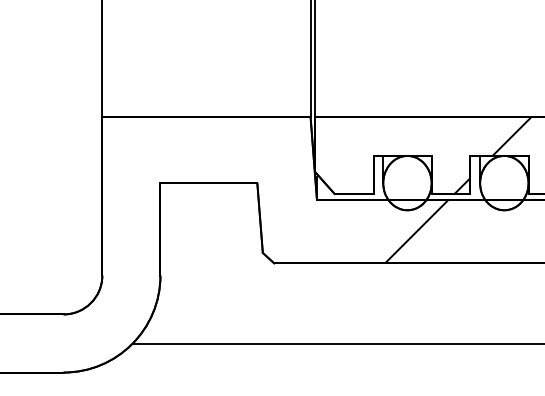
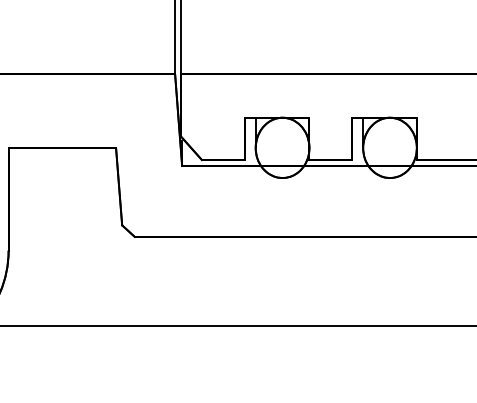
hatch: (492, 155) -> (376, 117), removed
hatch: (416, 231) -> (292, 201), removed

